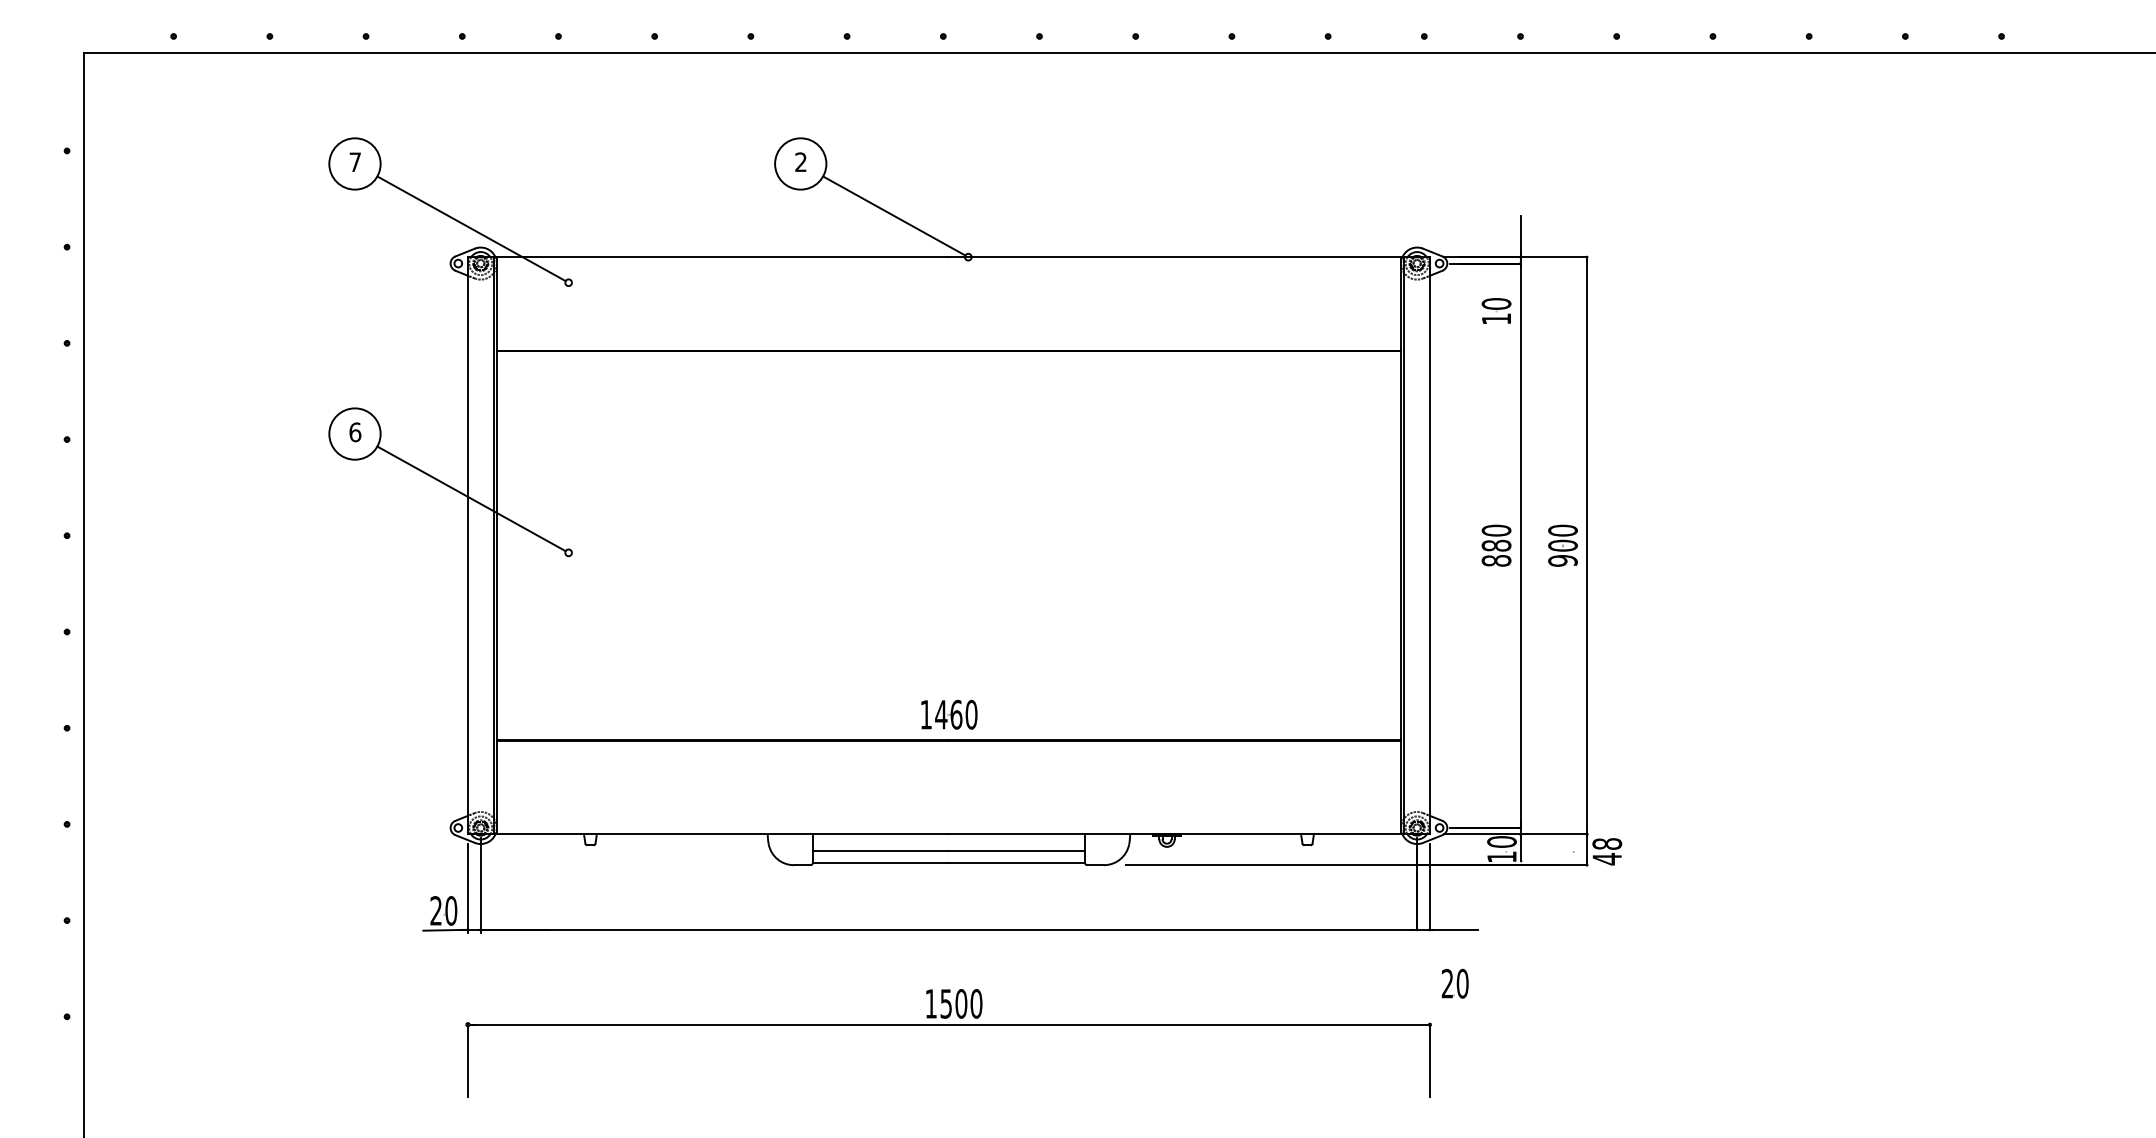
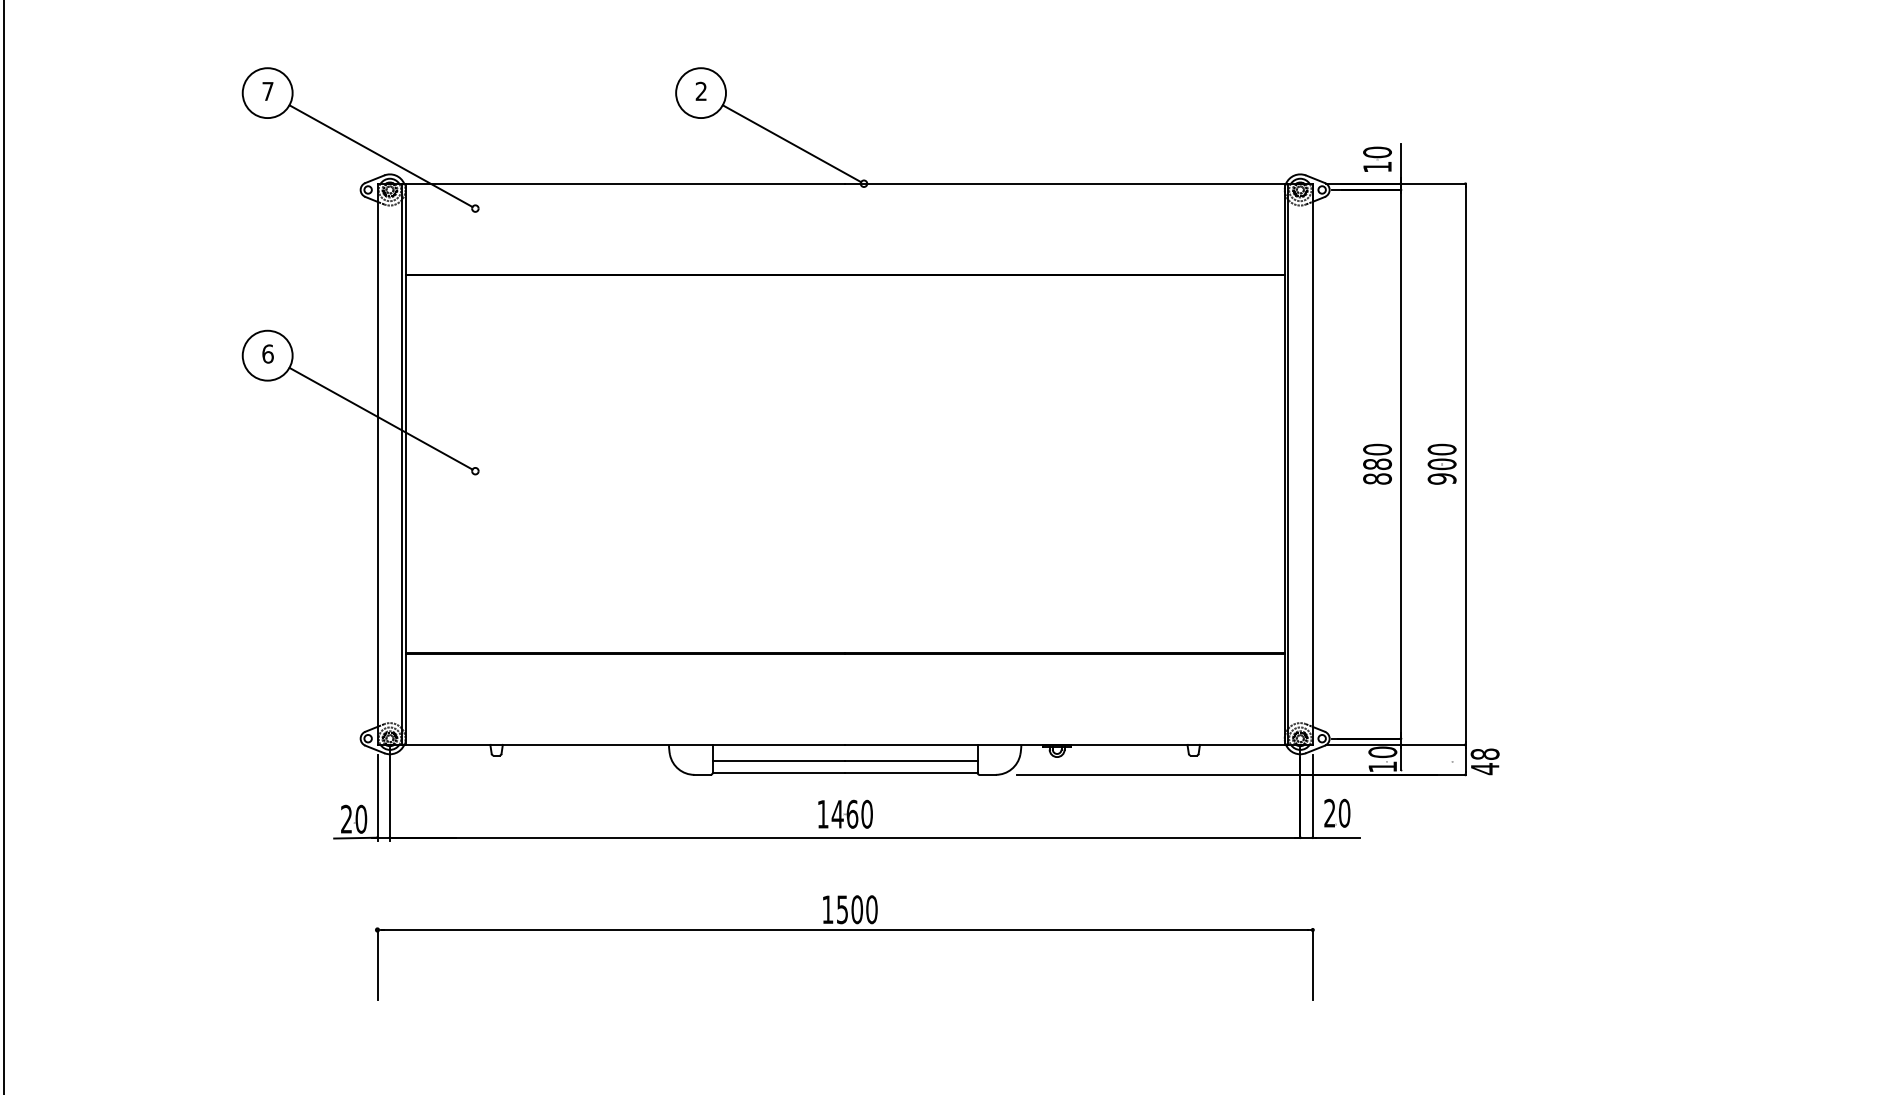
text: (1496, 310) -> (1377, 158), moved
text: (949, 714) -> (845, 814), moved
text: (1454, 983) -> (1336, 813), moved

